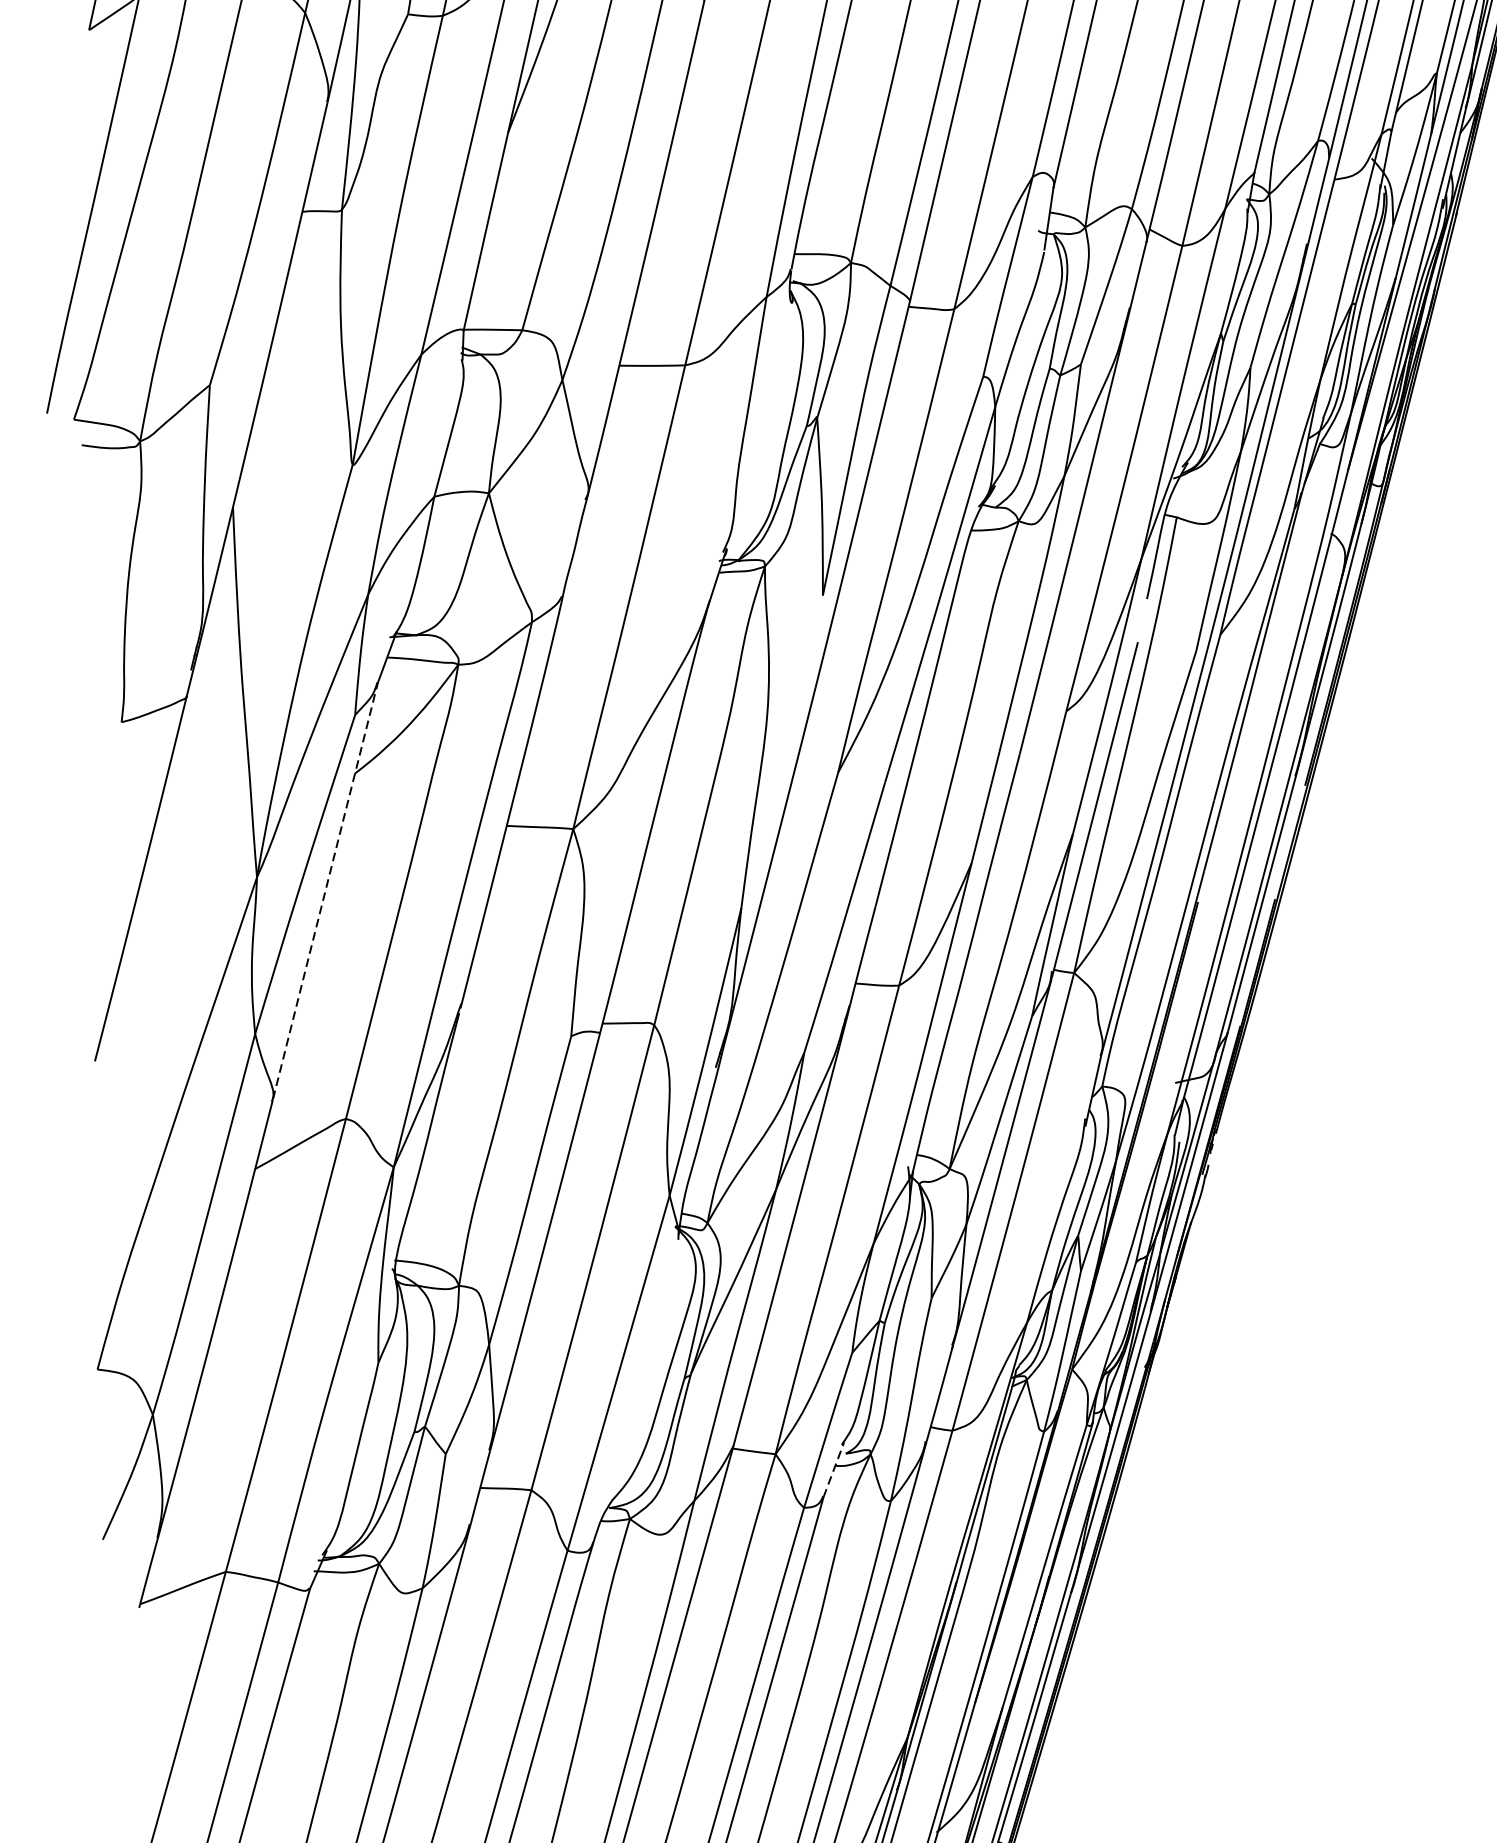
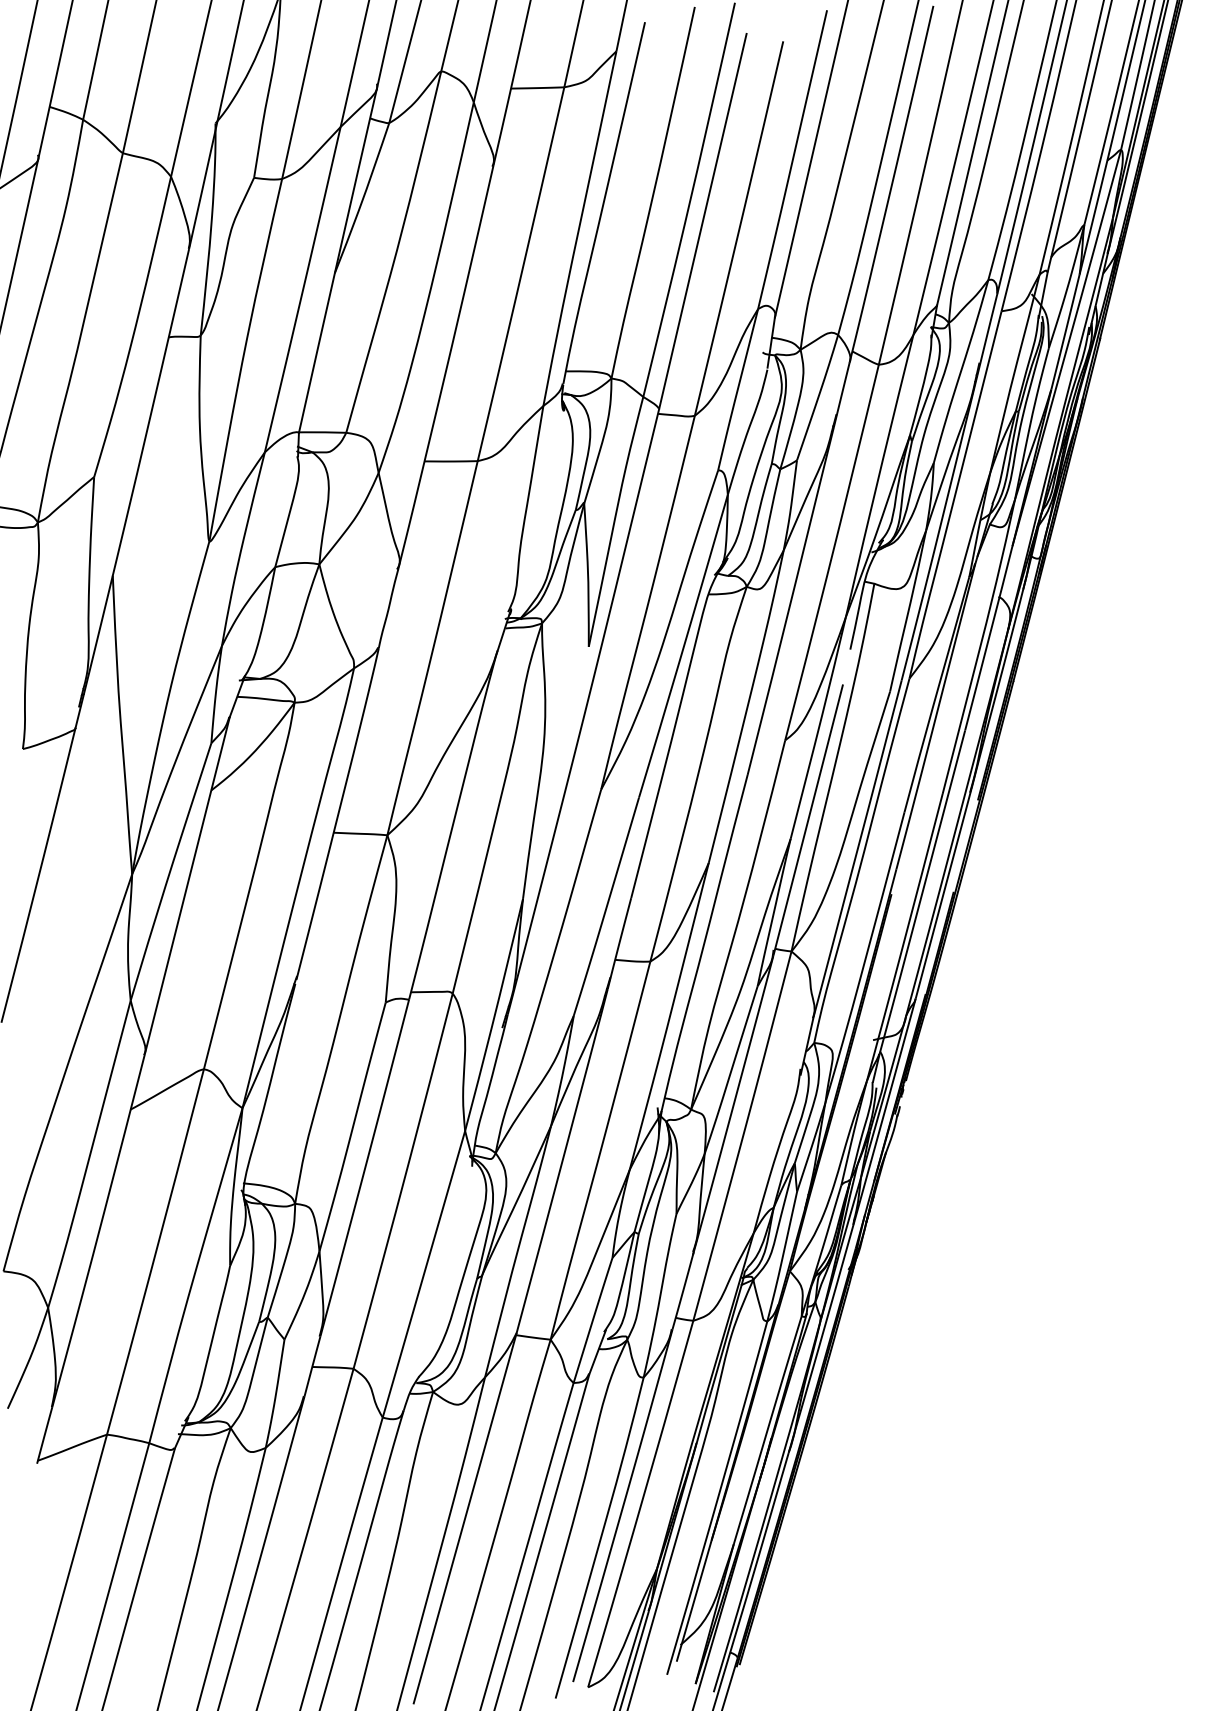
line: (325, 890) -> (187, 884), dashed -> solid
line: (833, 1470) -> (597, 1352), dashed -> solid

